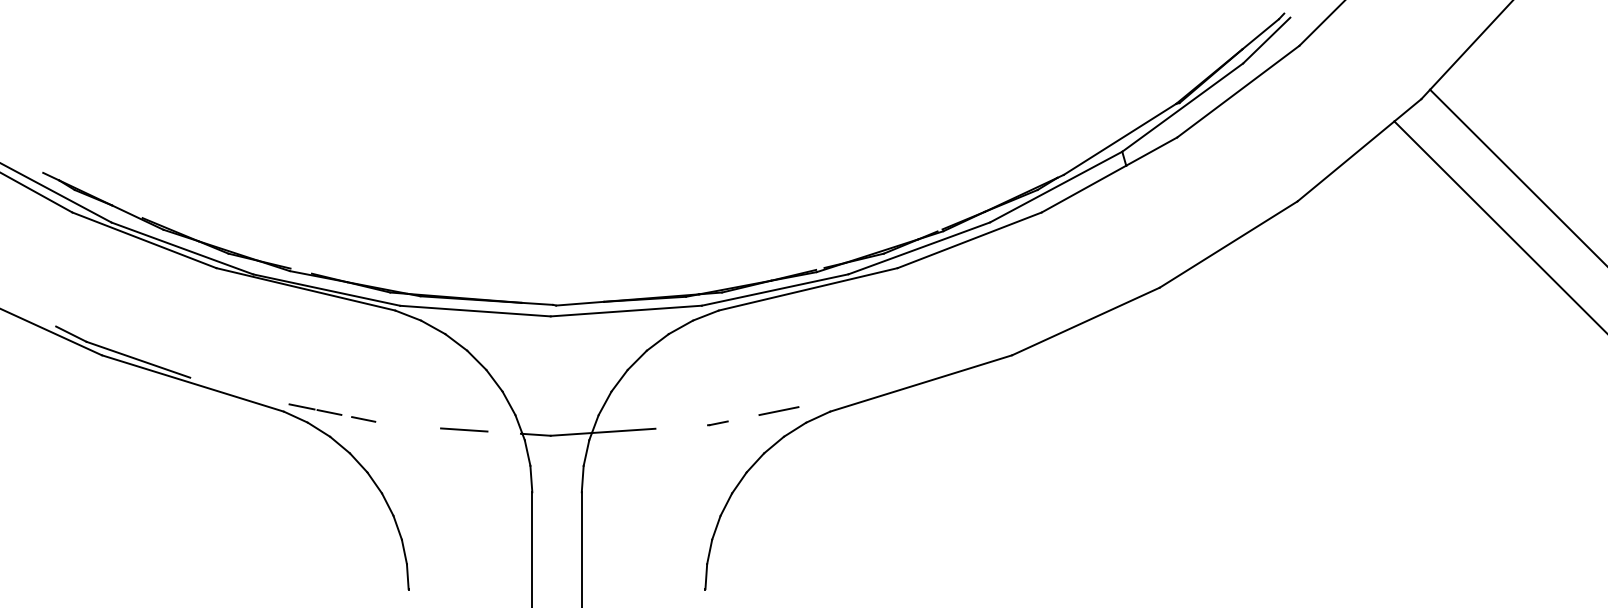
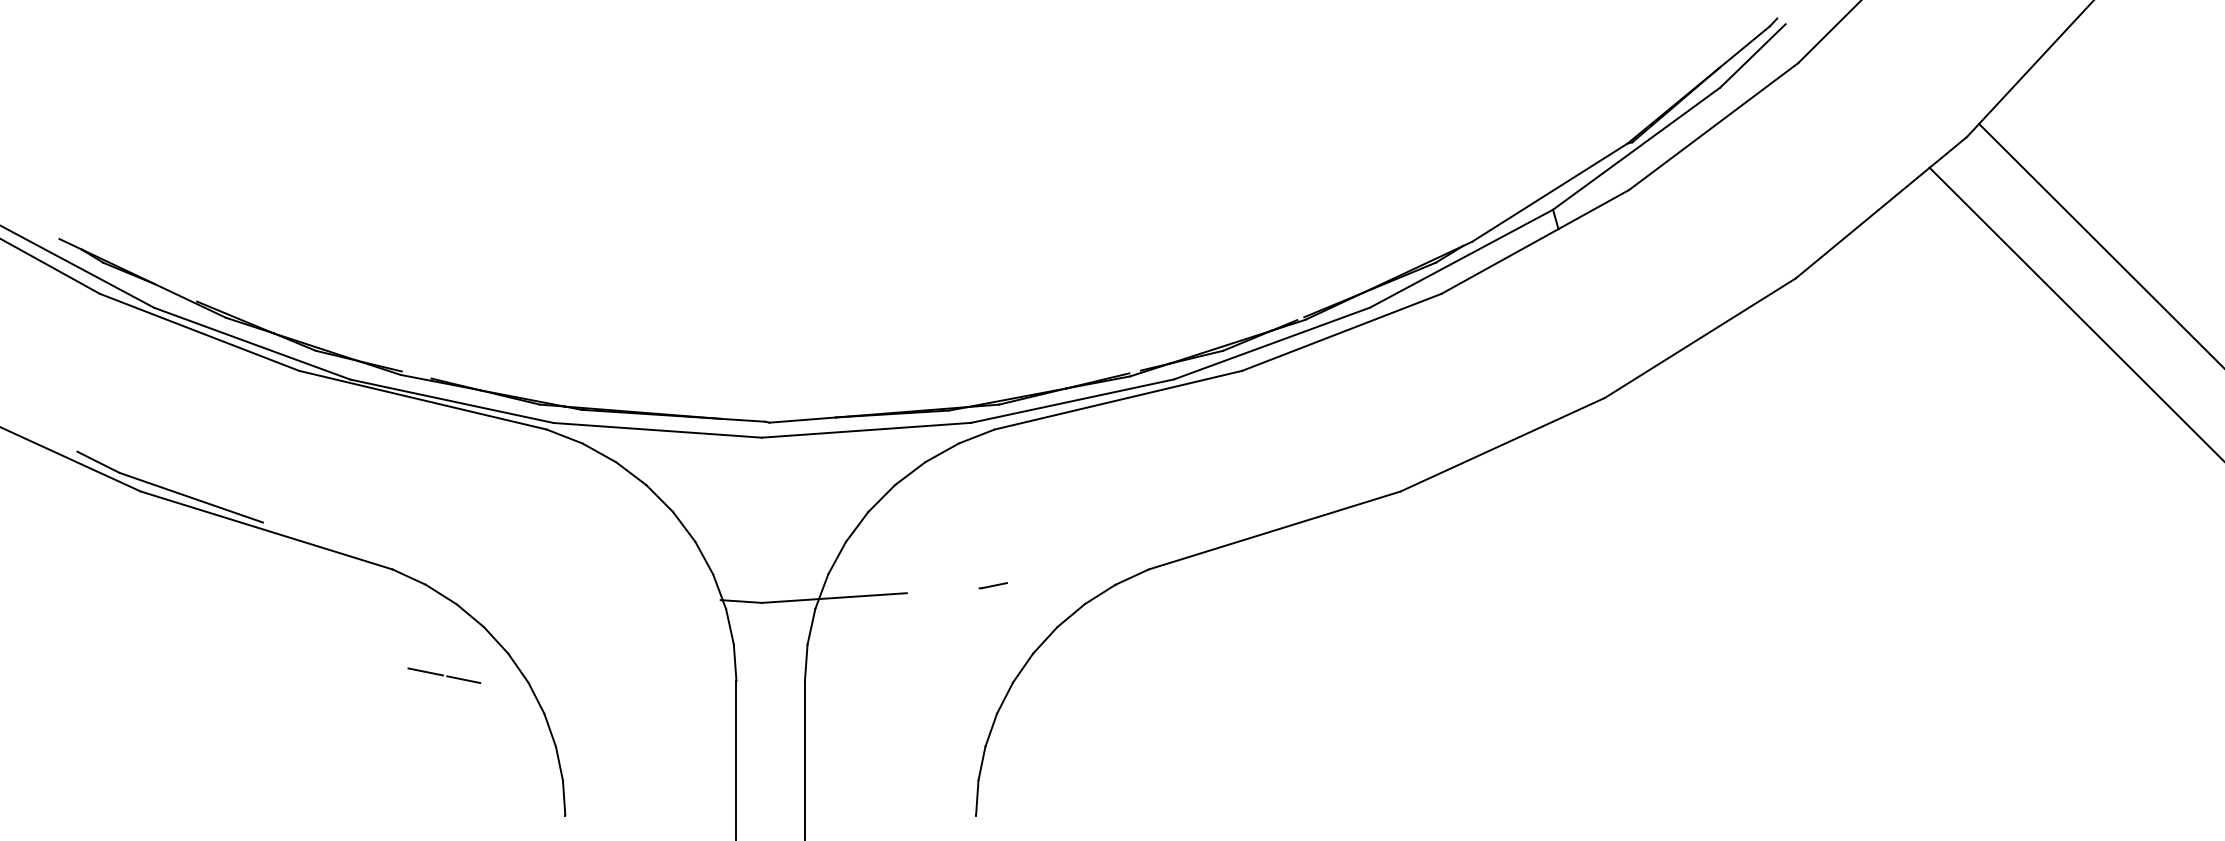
line: (314, 409) -> (443, 675), moved
line: (778, 410) -> (1077, 568), removed
line: (363, 419) -> (503, 580), removed
line: (464, 429) -> (642, 594), removed

